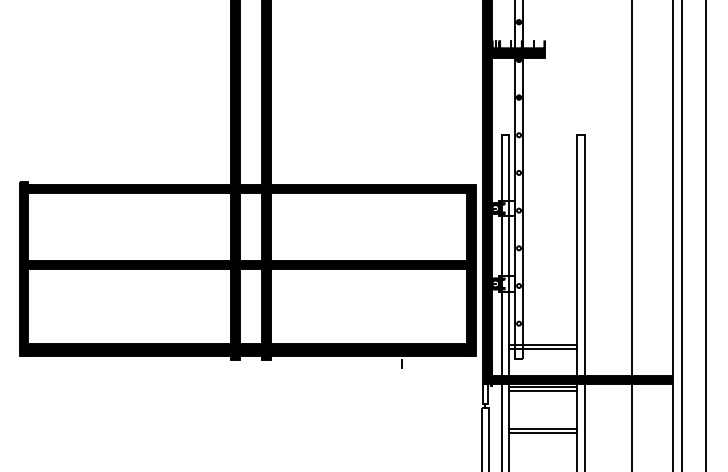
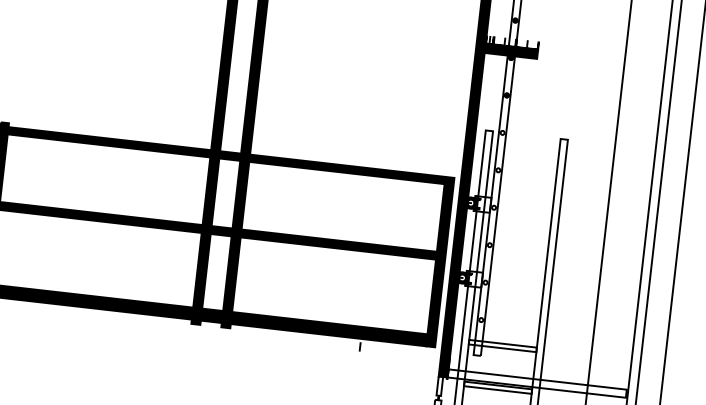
fill: (581, 380) -> (536, 383), removed

